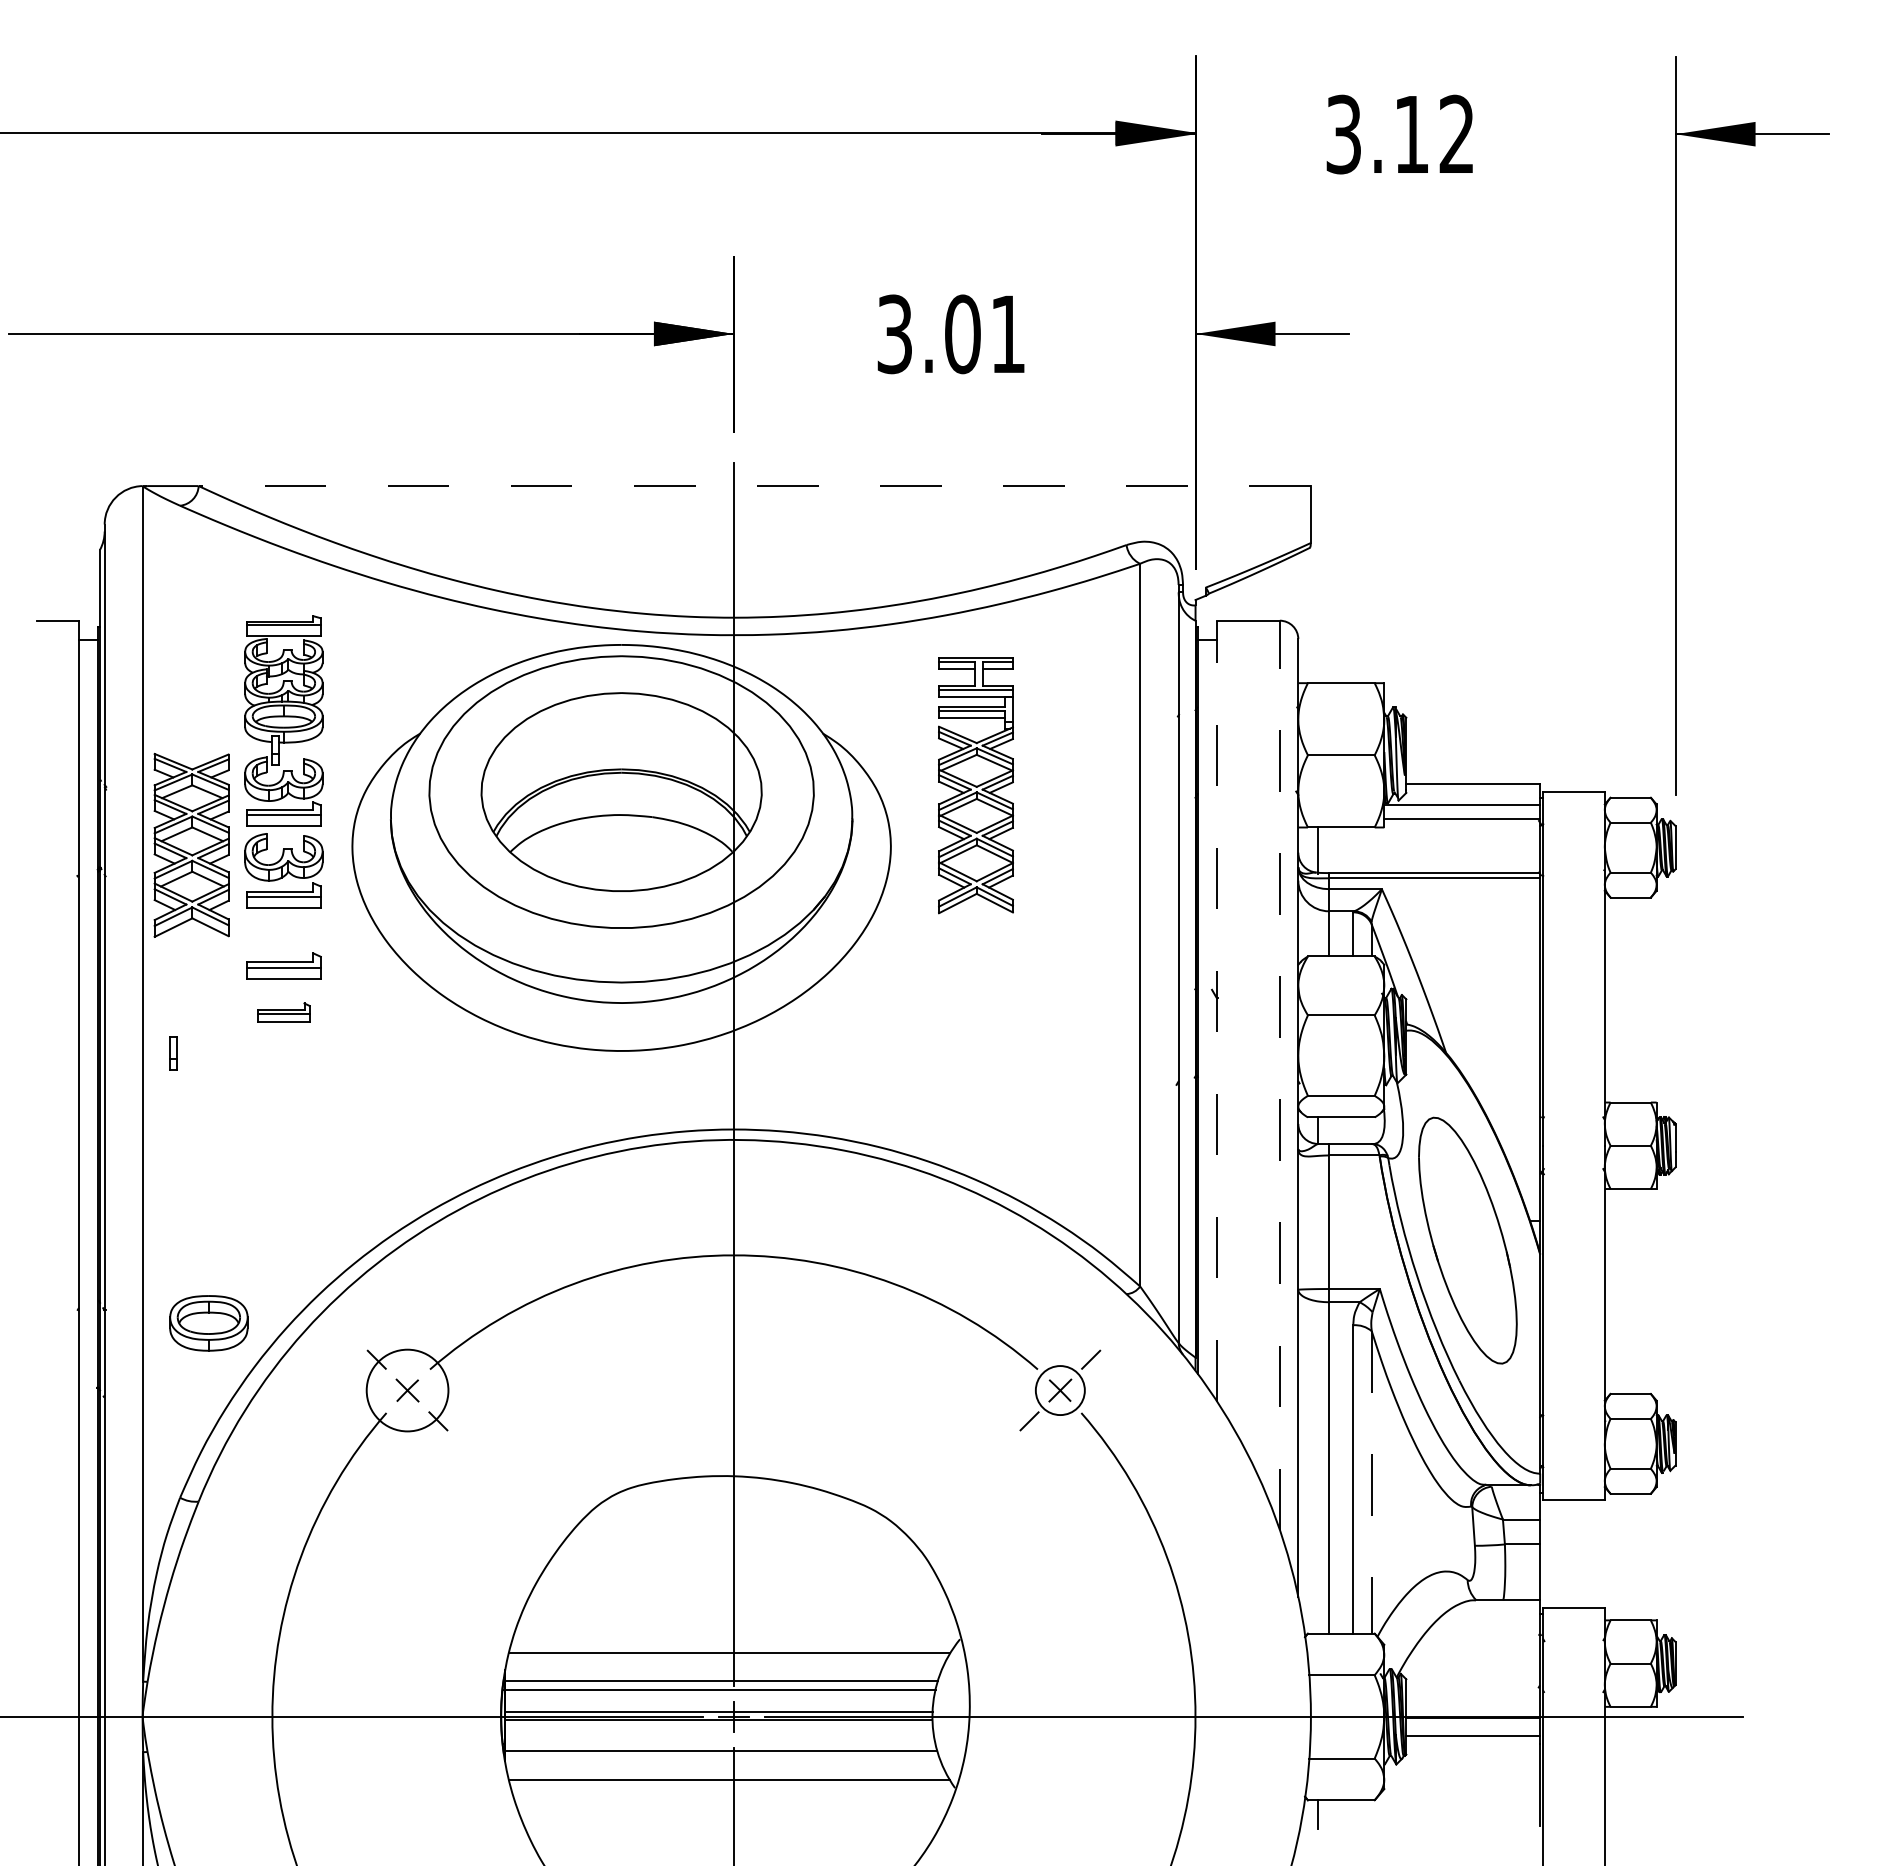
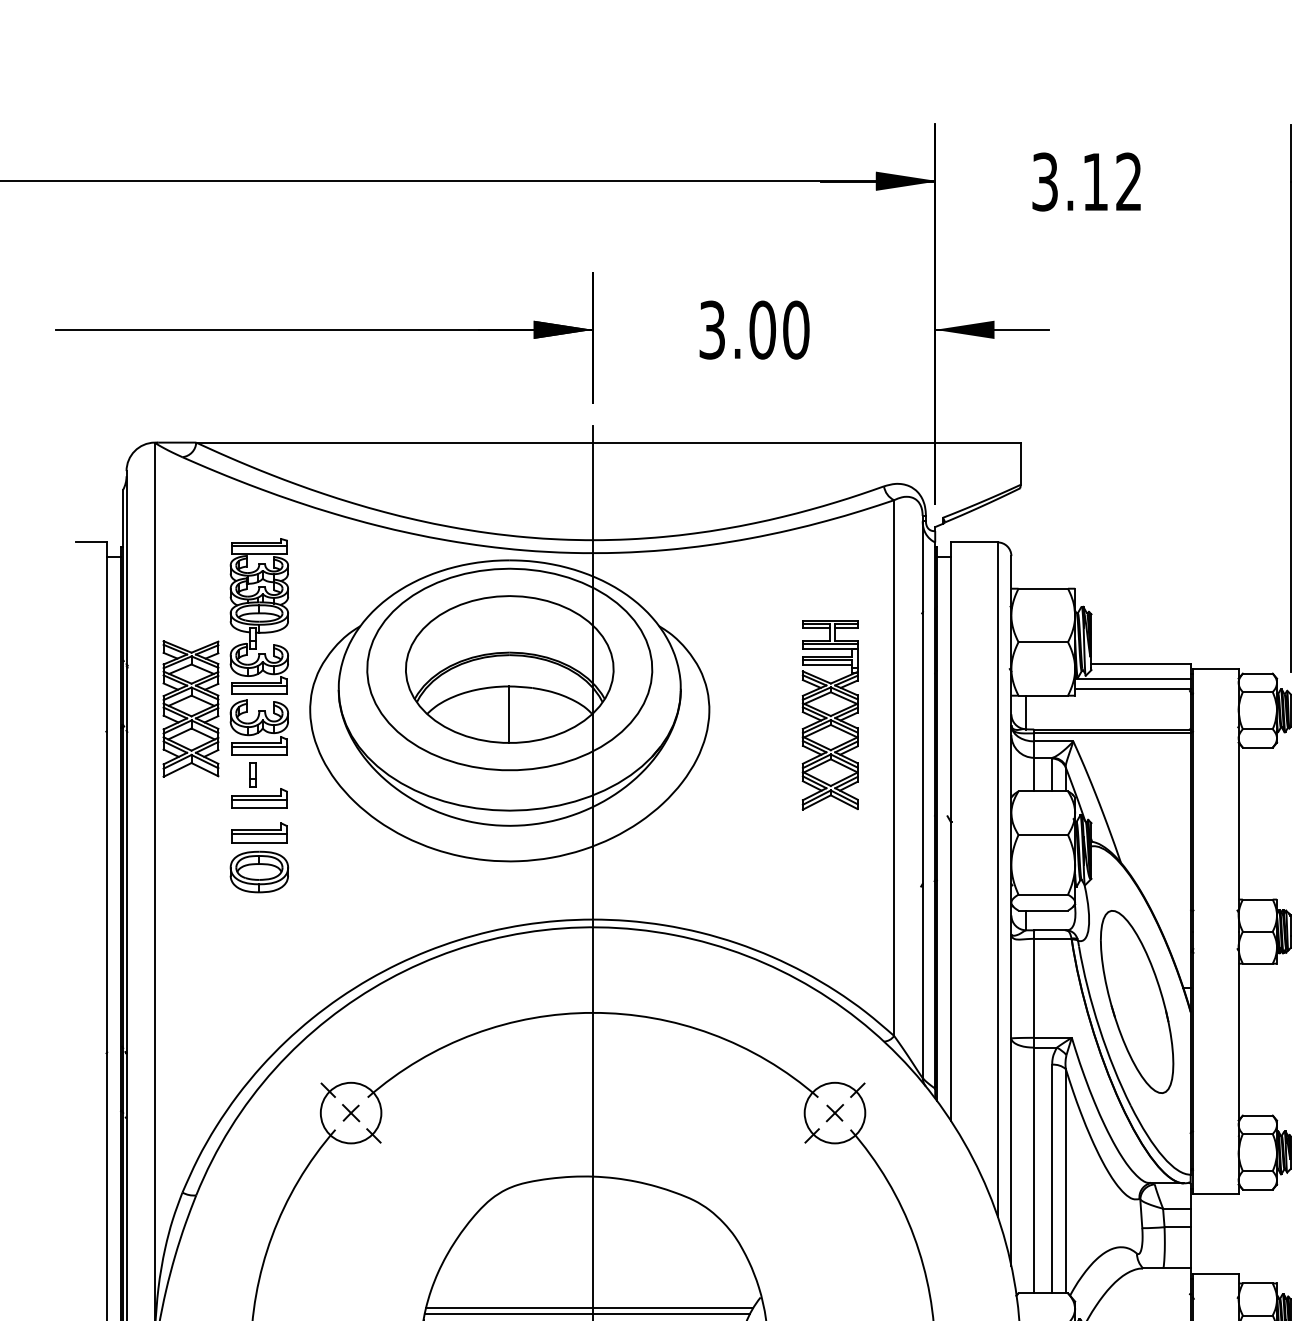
text: (1008, 334) -> (796, 330), 3.01 -> 3.00
line: (754, 486) -> (608, 442), dashed -> solid
part: (975, 785) -> (829, 714), moved
line: (620, 853) -> (508, 714), added
line: (1217, 1010) -> (951, 831), dashed -> solid
part: (283, 1012) -> (259, 832), size x1.43
part: (173, 1053) -> (253, 775), moved
line: (1279, 1075) -> (997, 879), dashed -> solid
part: (208, 1323) -> (259, 872), moved
circle: (1060, 1390) -> (835, 1113), size x1.67
line: (1371, 1482) -> (1065, 1181), dashed -> solid
line: (726, 1662) -> (587, 1314), added

